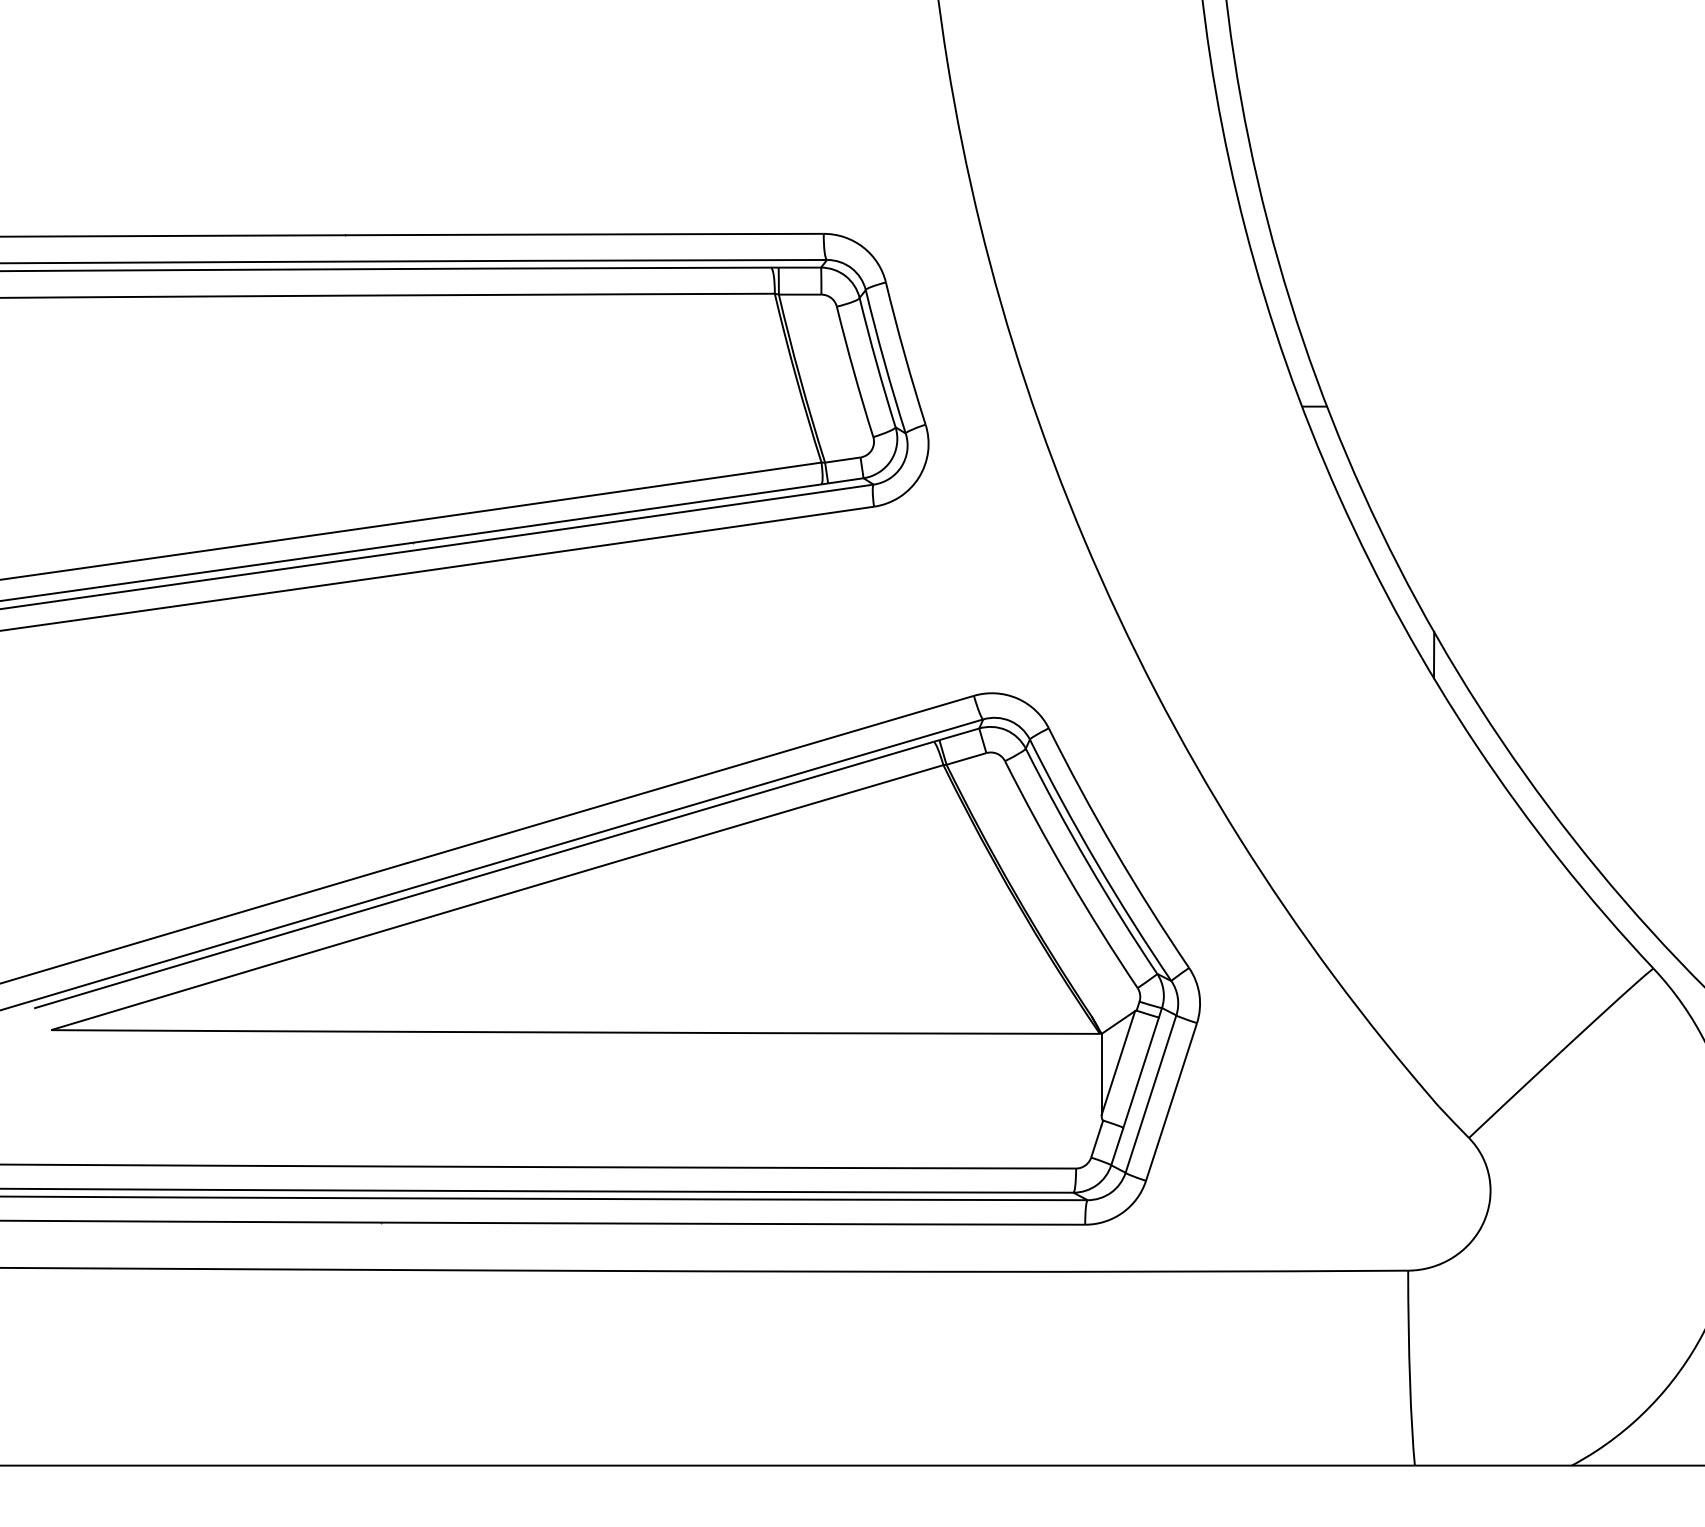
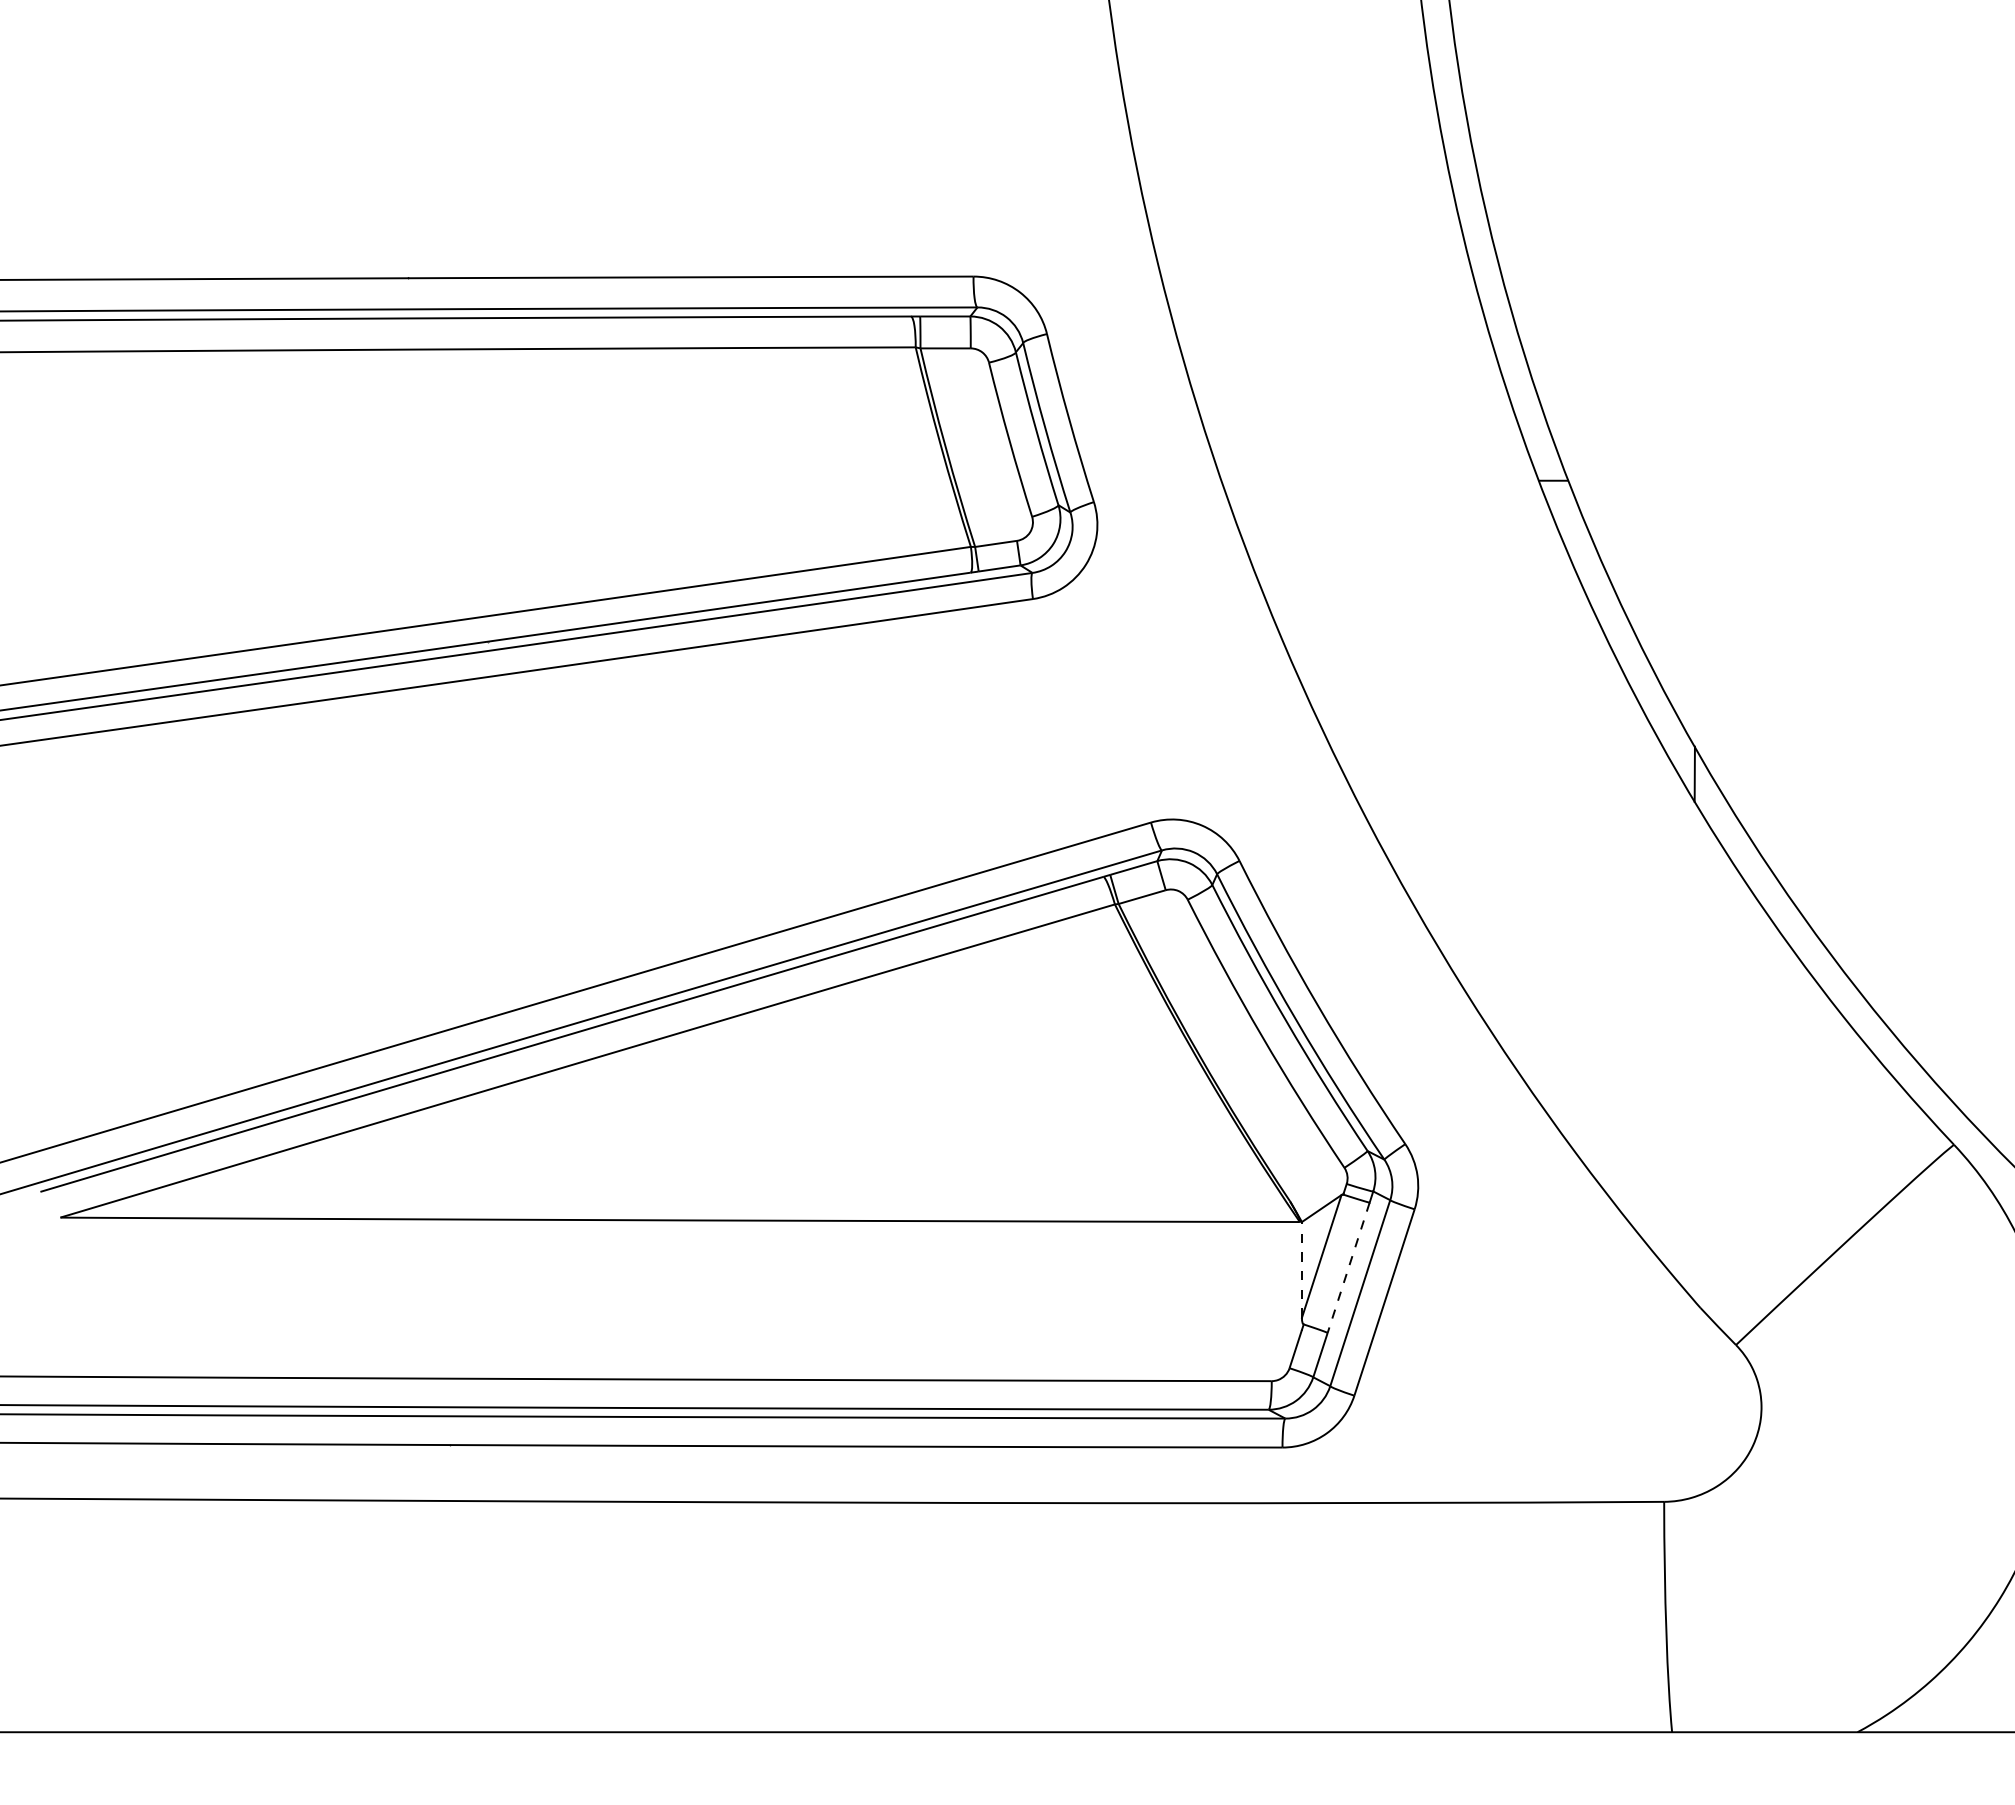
line: (1141, 1073) -> (1348, 1268), solid -> dashed
line: (1101, 1074) -> (1301, 1269), solid -> dashed

